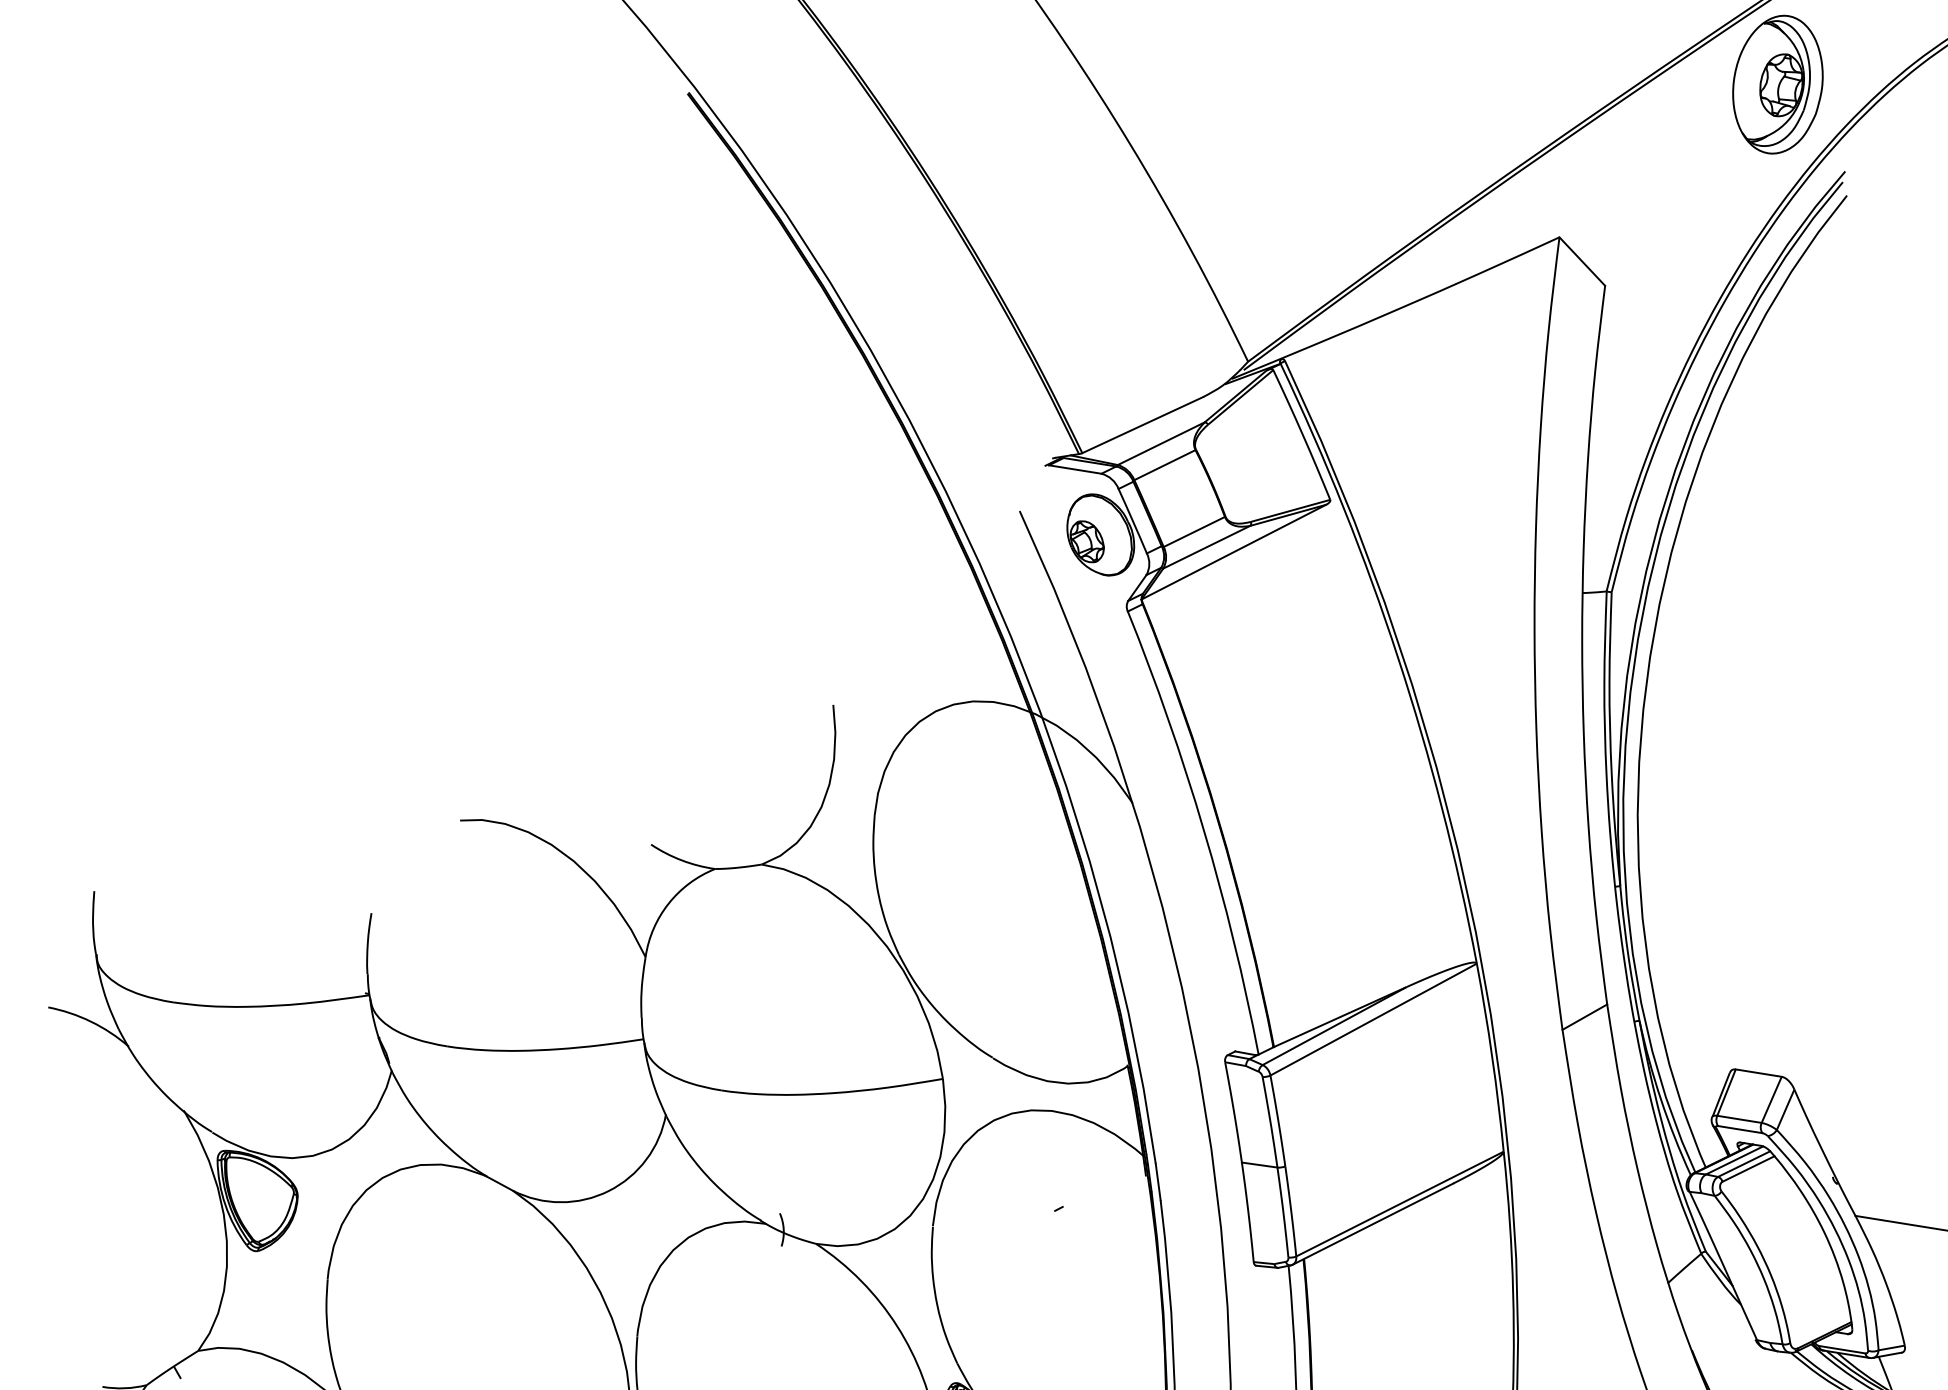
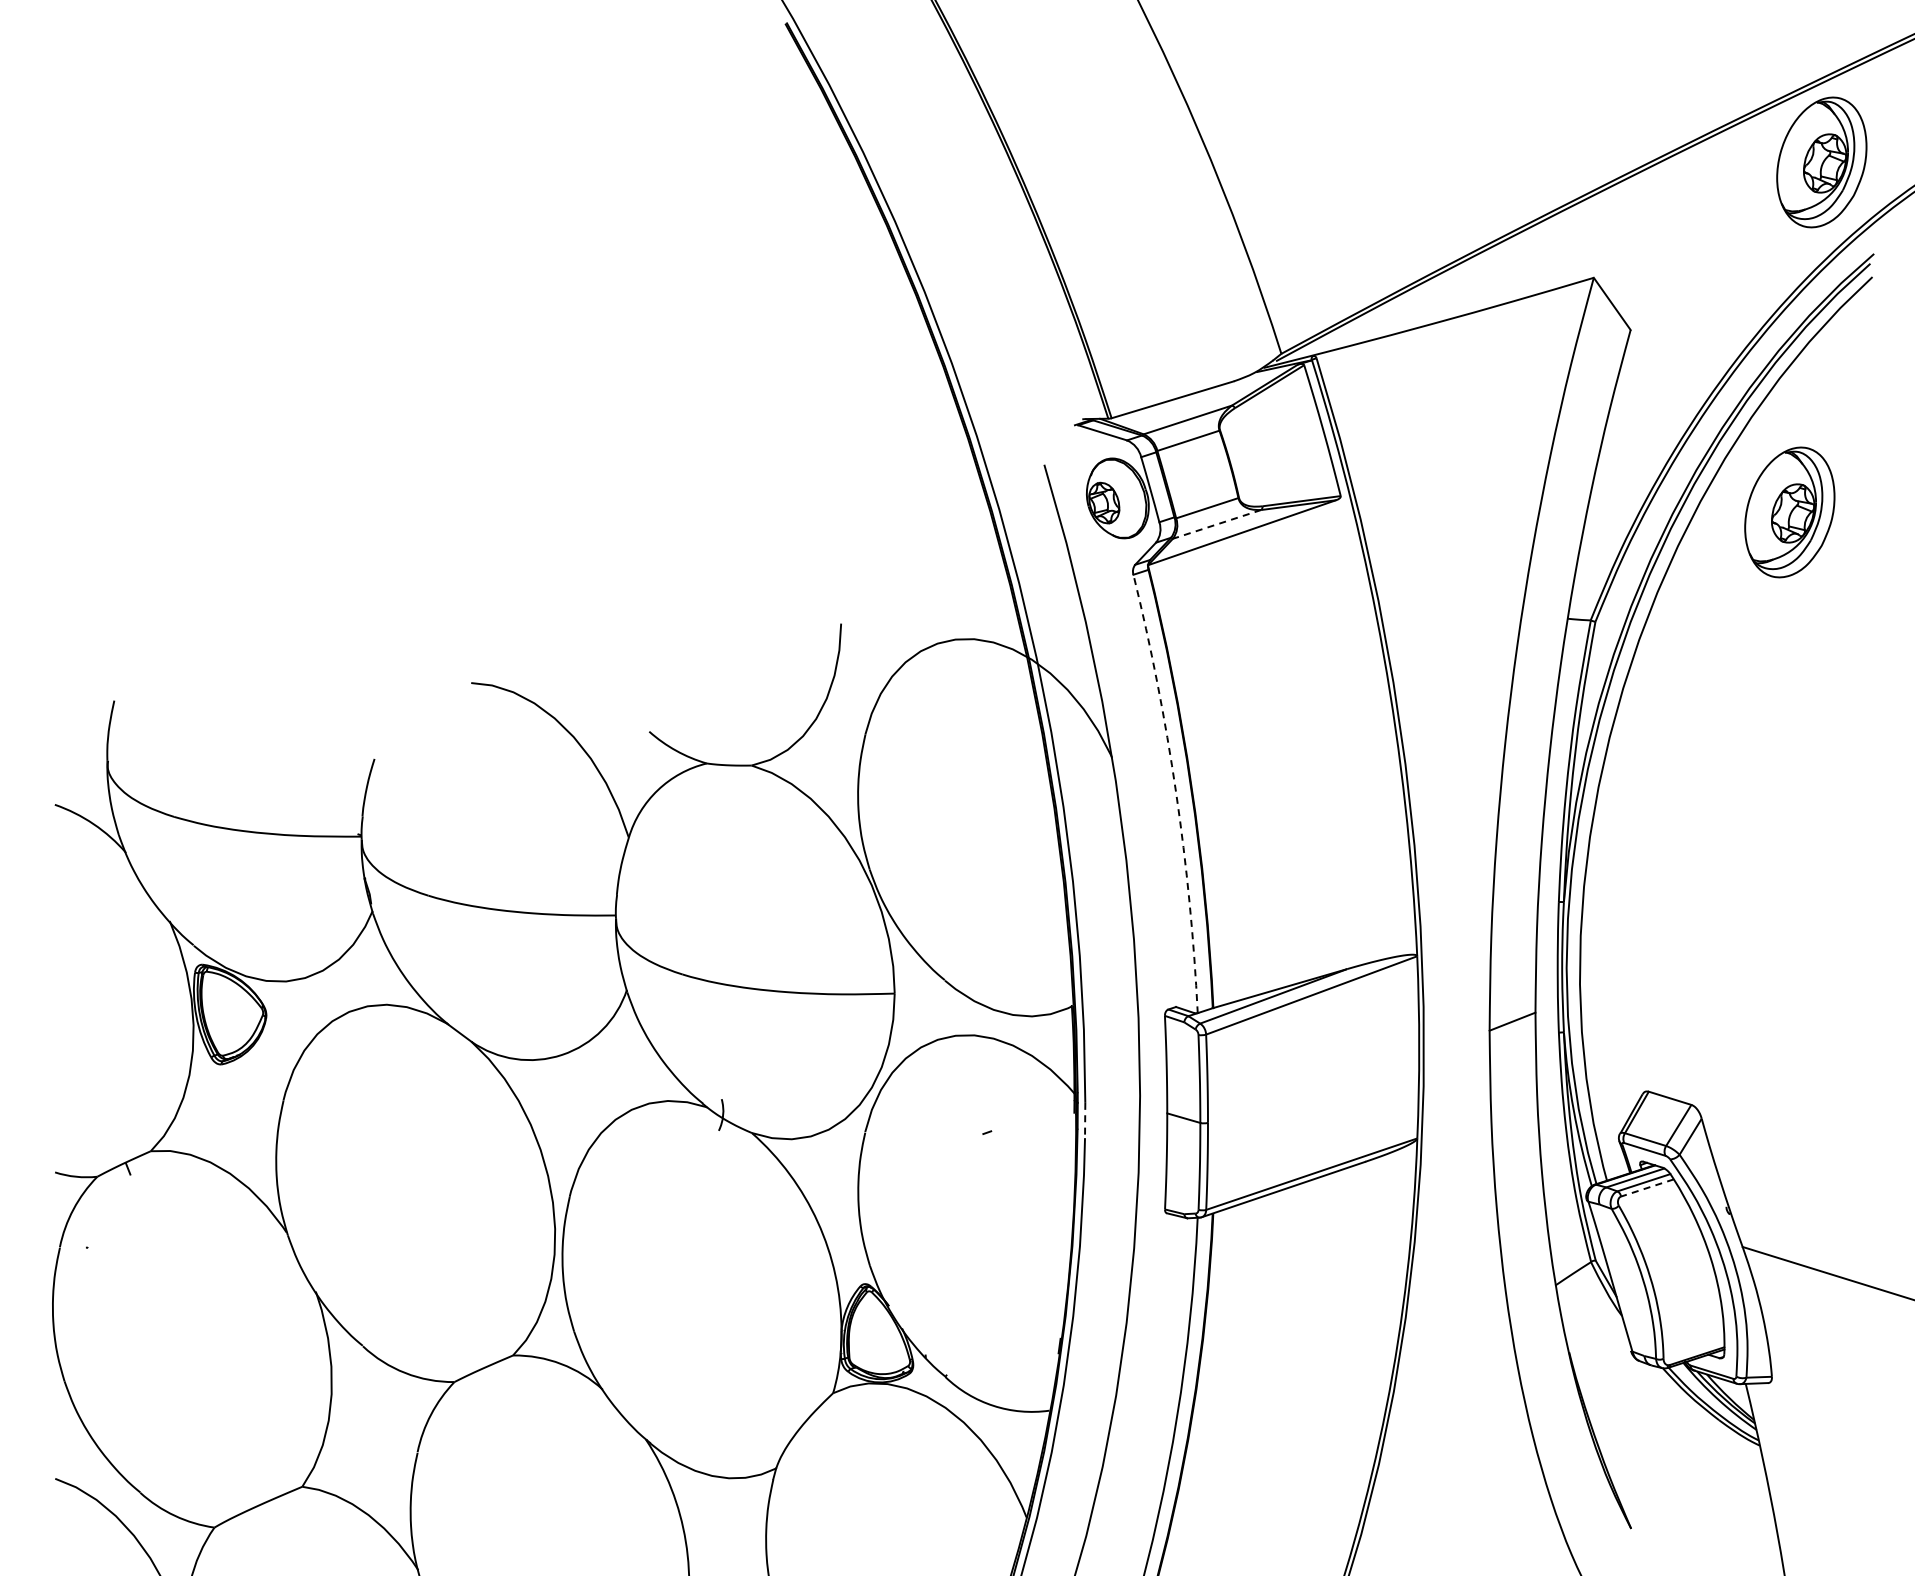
part: (1795, 450) -> (1789, 512), added
line: (1206, 547) -> (1216, 524), solid -> dashed
arc: (1204, 829) -> (1176, 792), solid -> dashed
line: (1748, 1168) -> (1647, 1187), solid -> dashed
line: (1158, 1181) -> (1085, 1120), solid -> dashed

